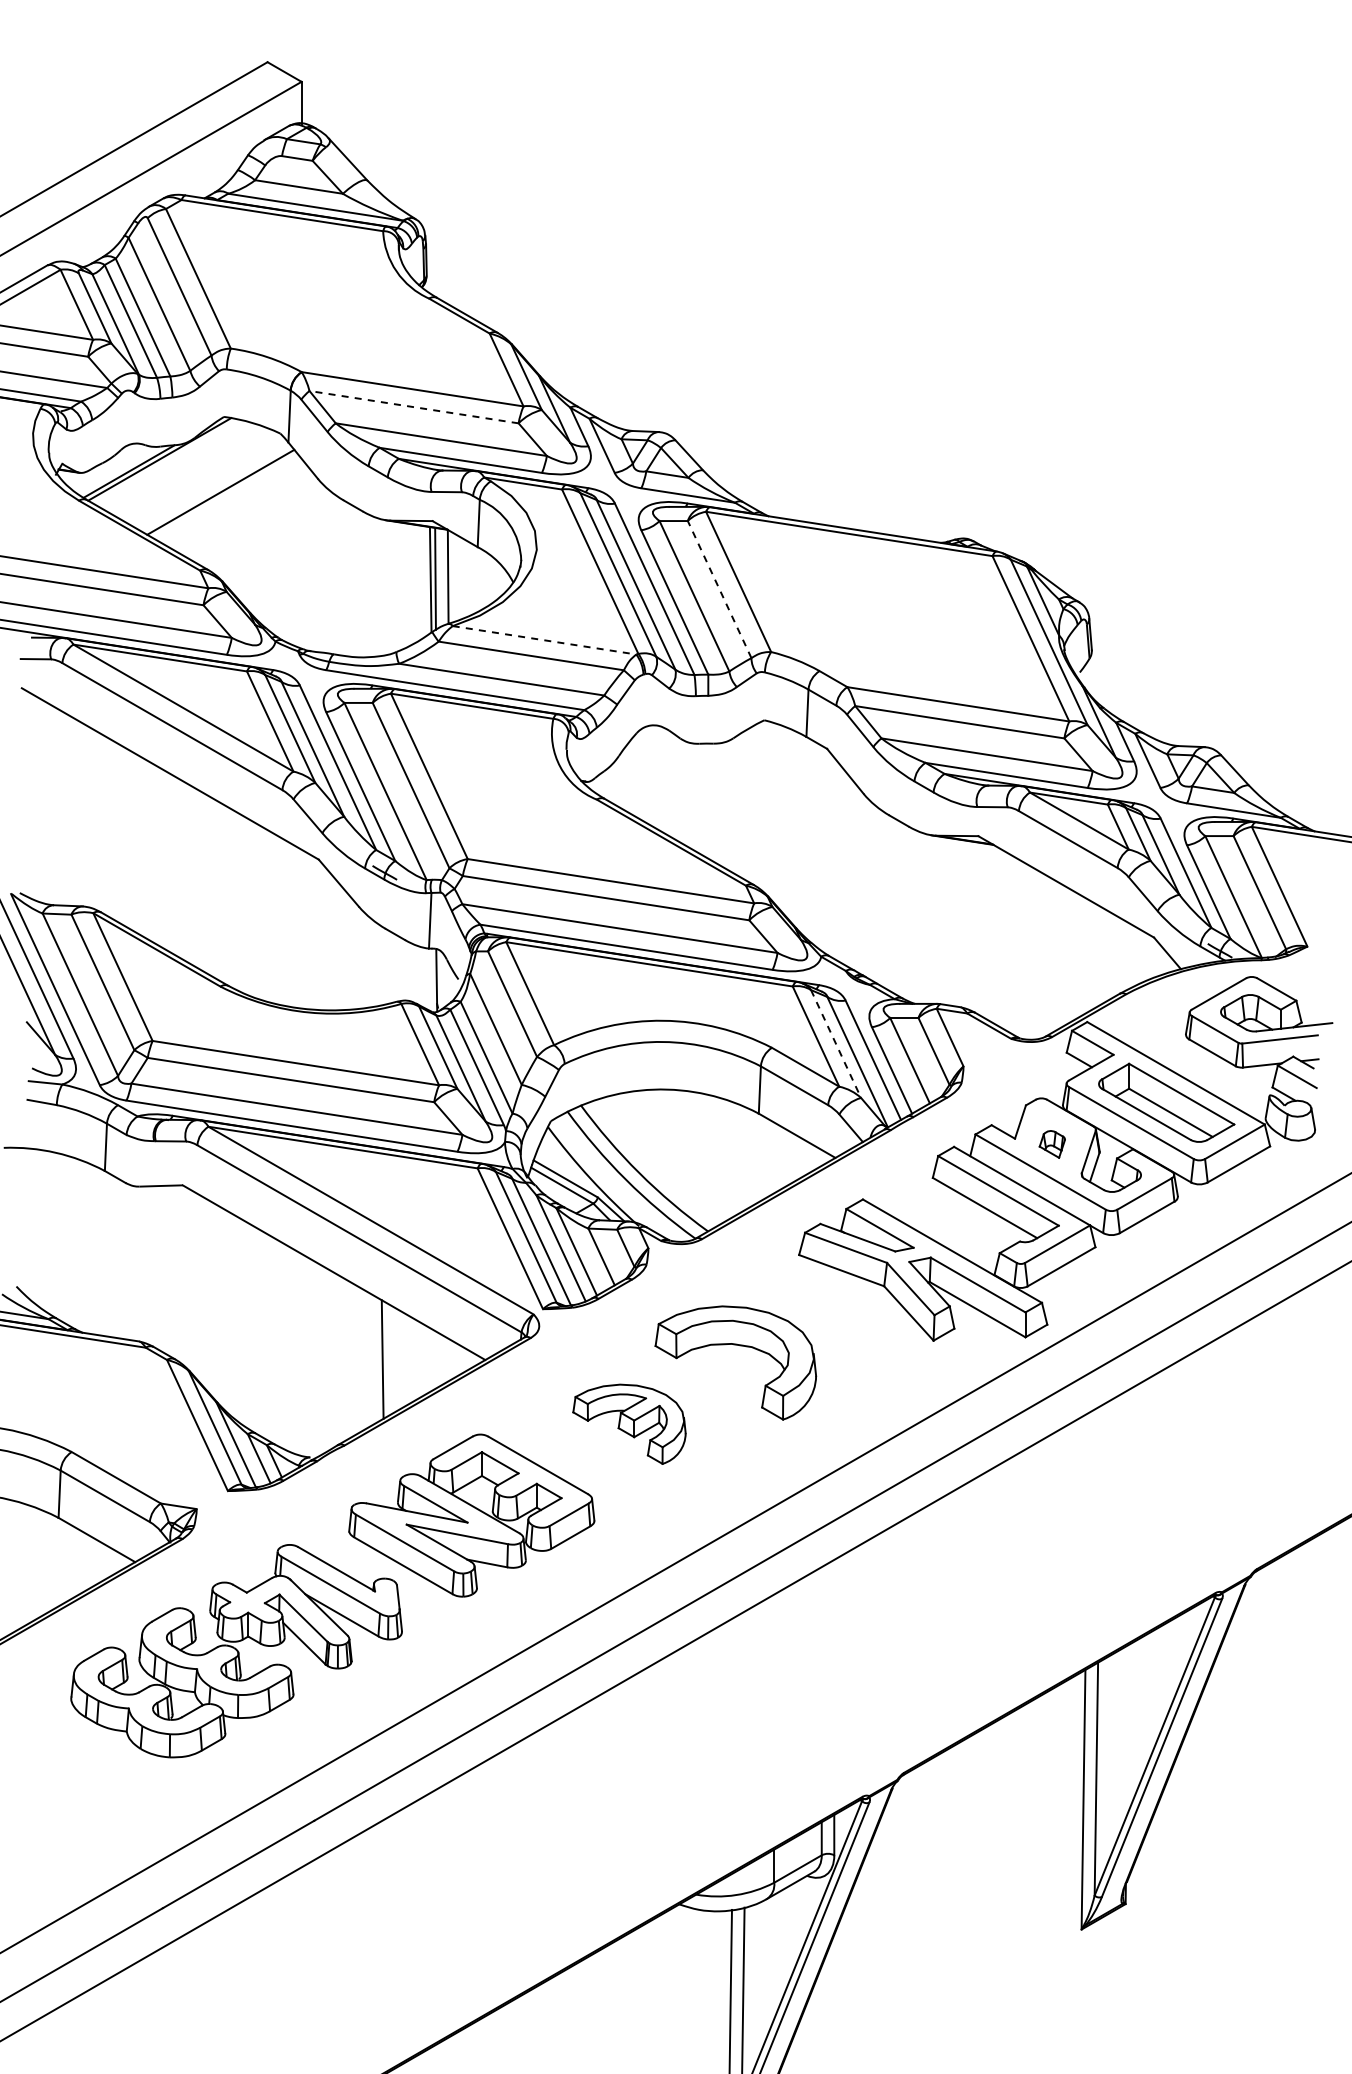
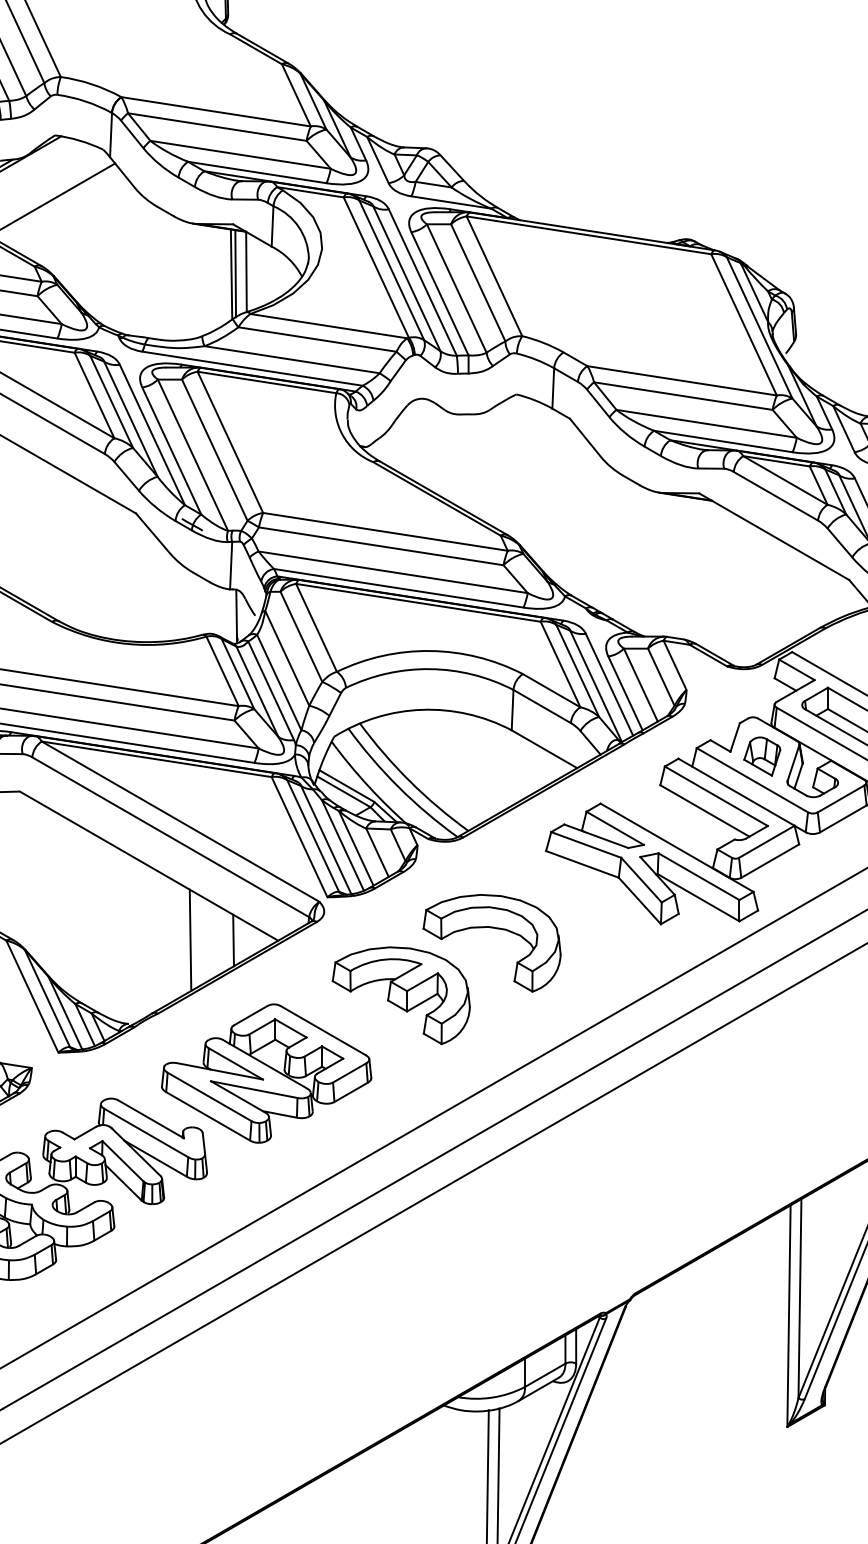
line: (414, 407) -> (217, 127), dashed -> solid
line: (719, 589) -> (478, 282), dashed -> solid
line: (544, 640) -> (328, 326), dashed -> solid
line: (836, 1044) -> (578, 671), dashed -> solid
part: (1052, 1144) -> (762, 756), size x1.67
line: (432, 1359) -> (233, 940), added
part: (629, 1423) -> (401, 994), size x1.43

